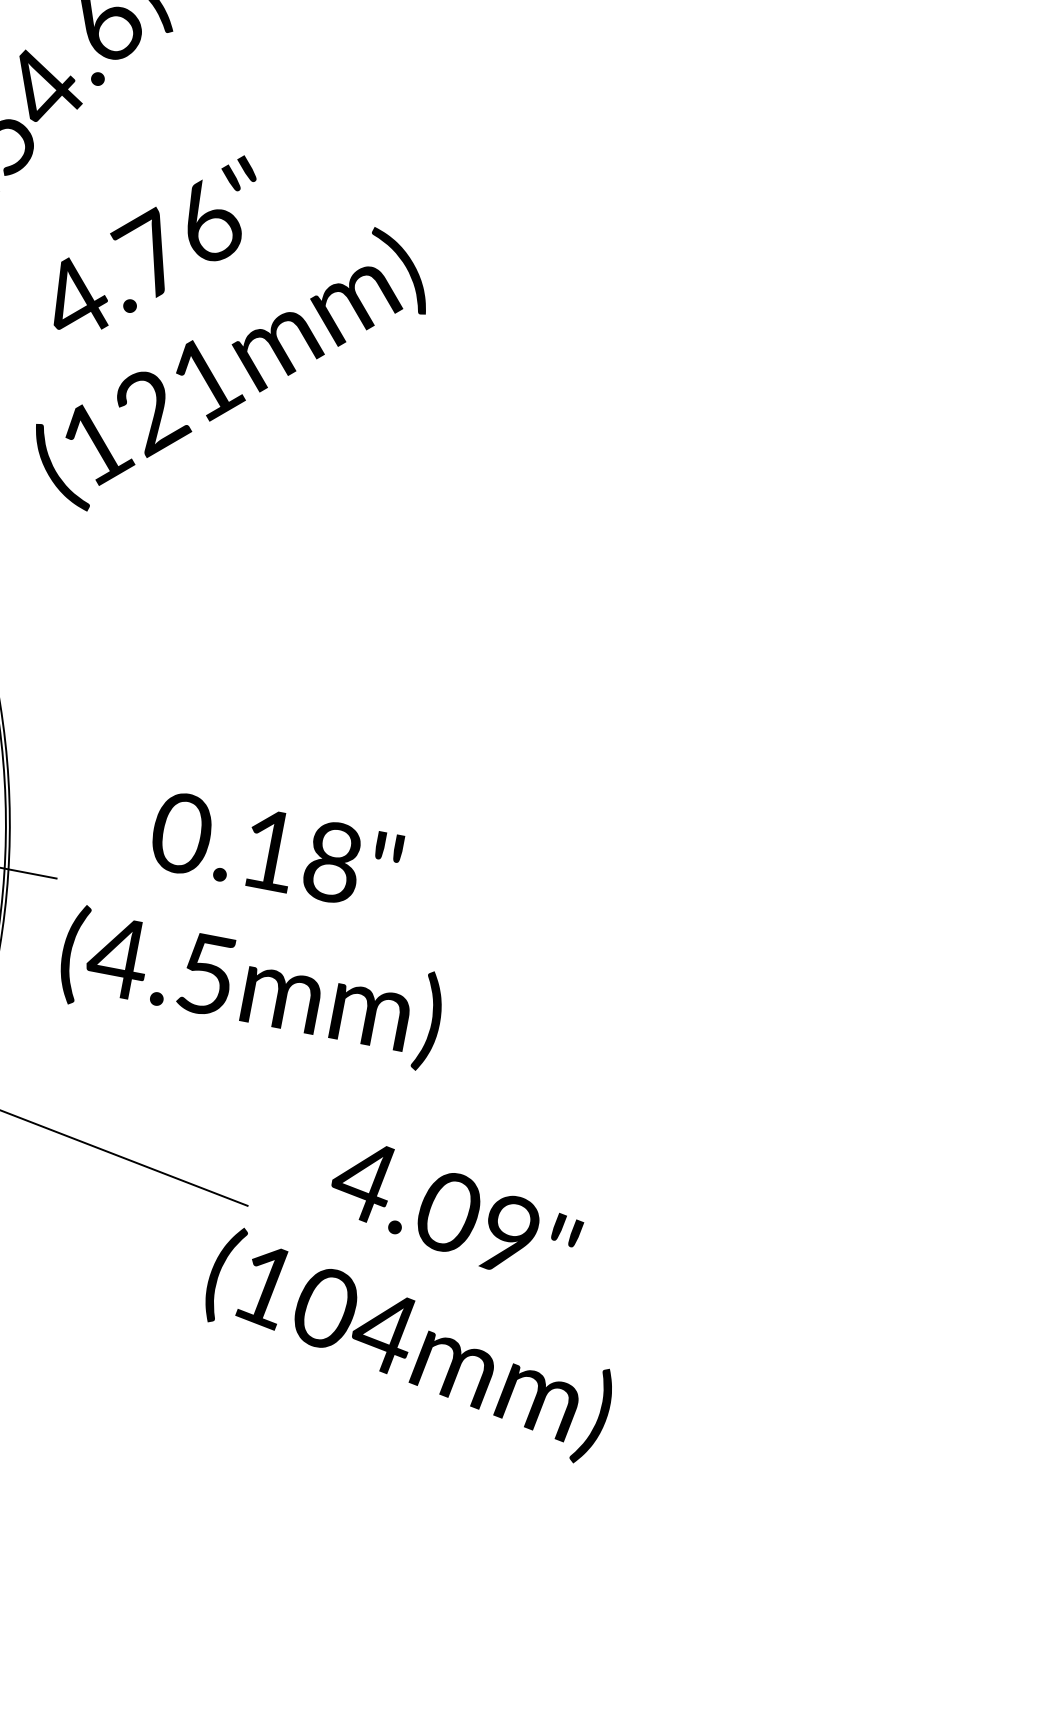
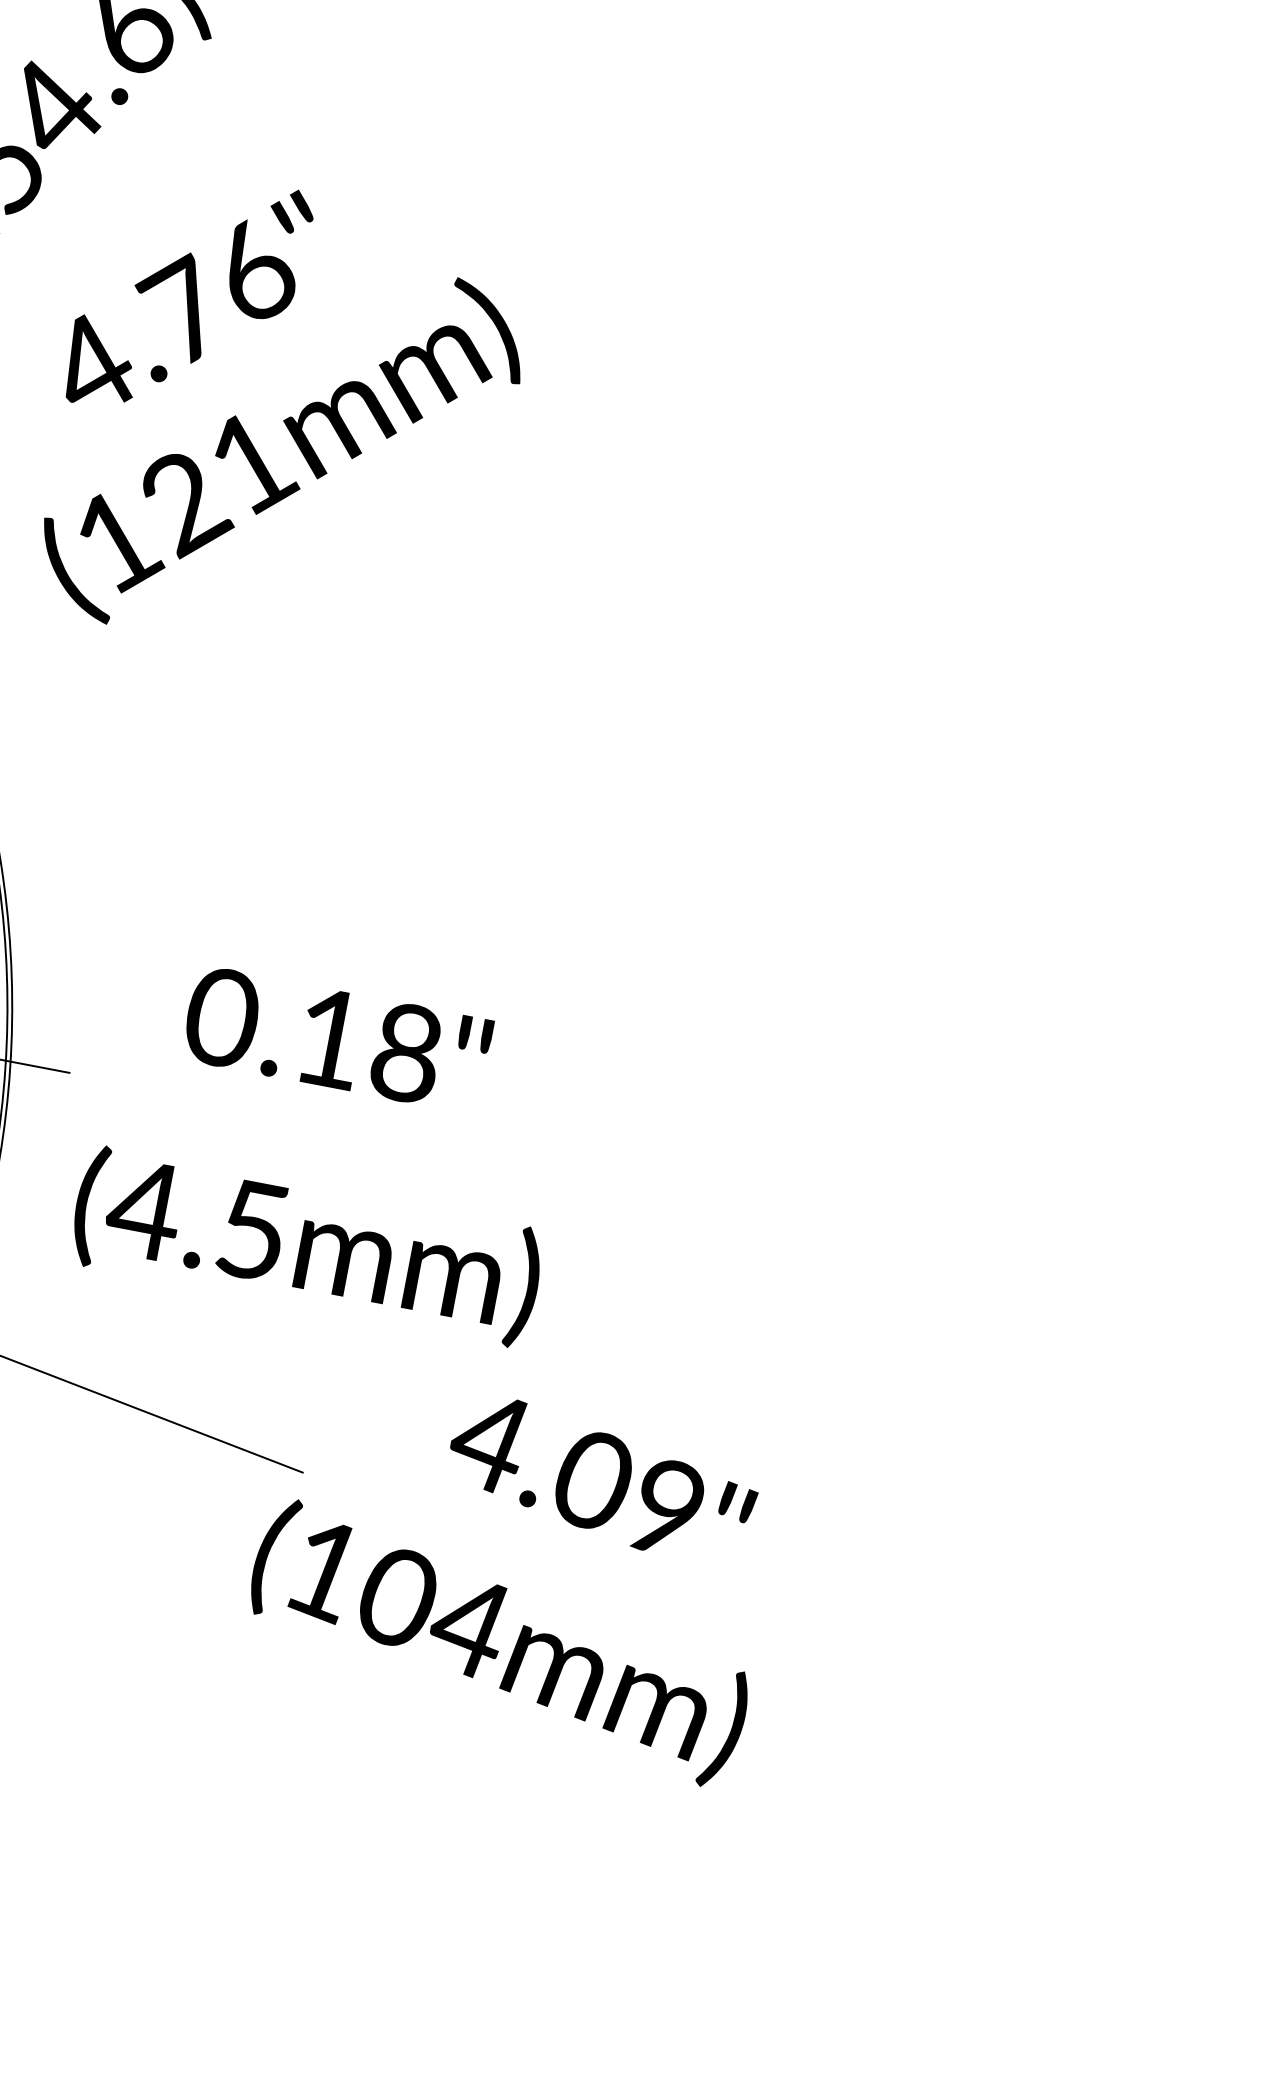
text: (250, 987) -> (306, 1246), moved
text: (457, 1207) -> (604, 1474), moved

